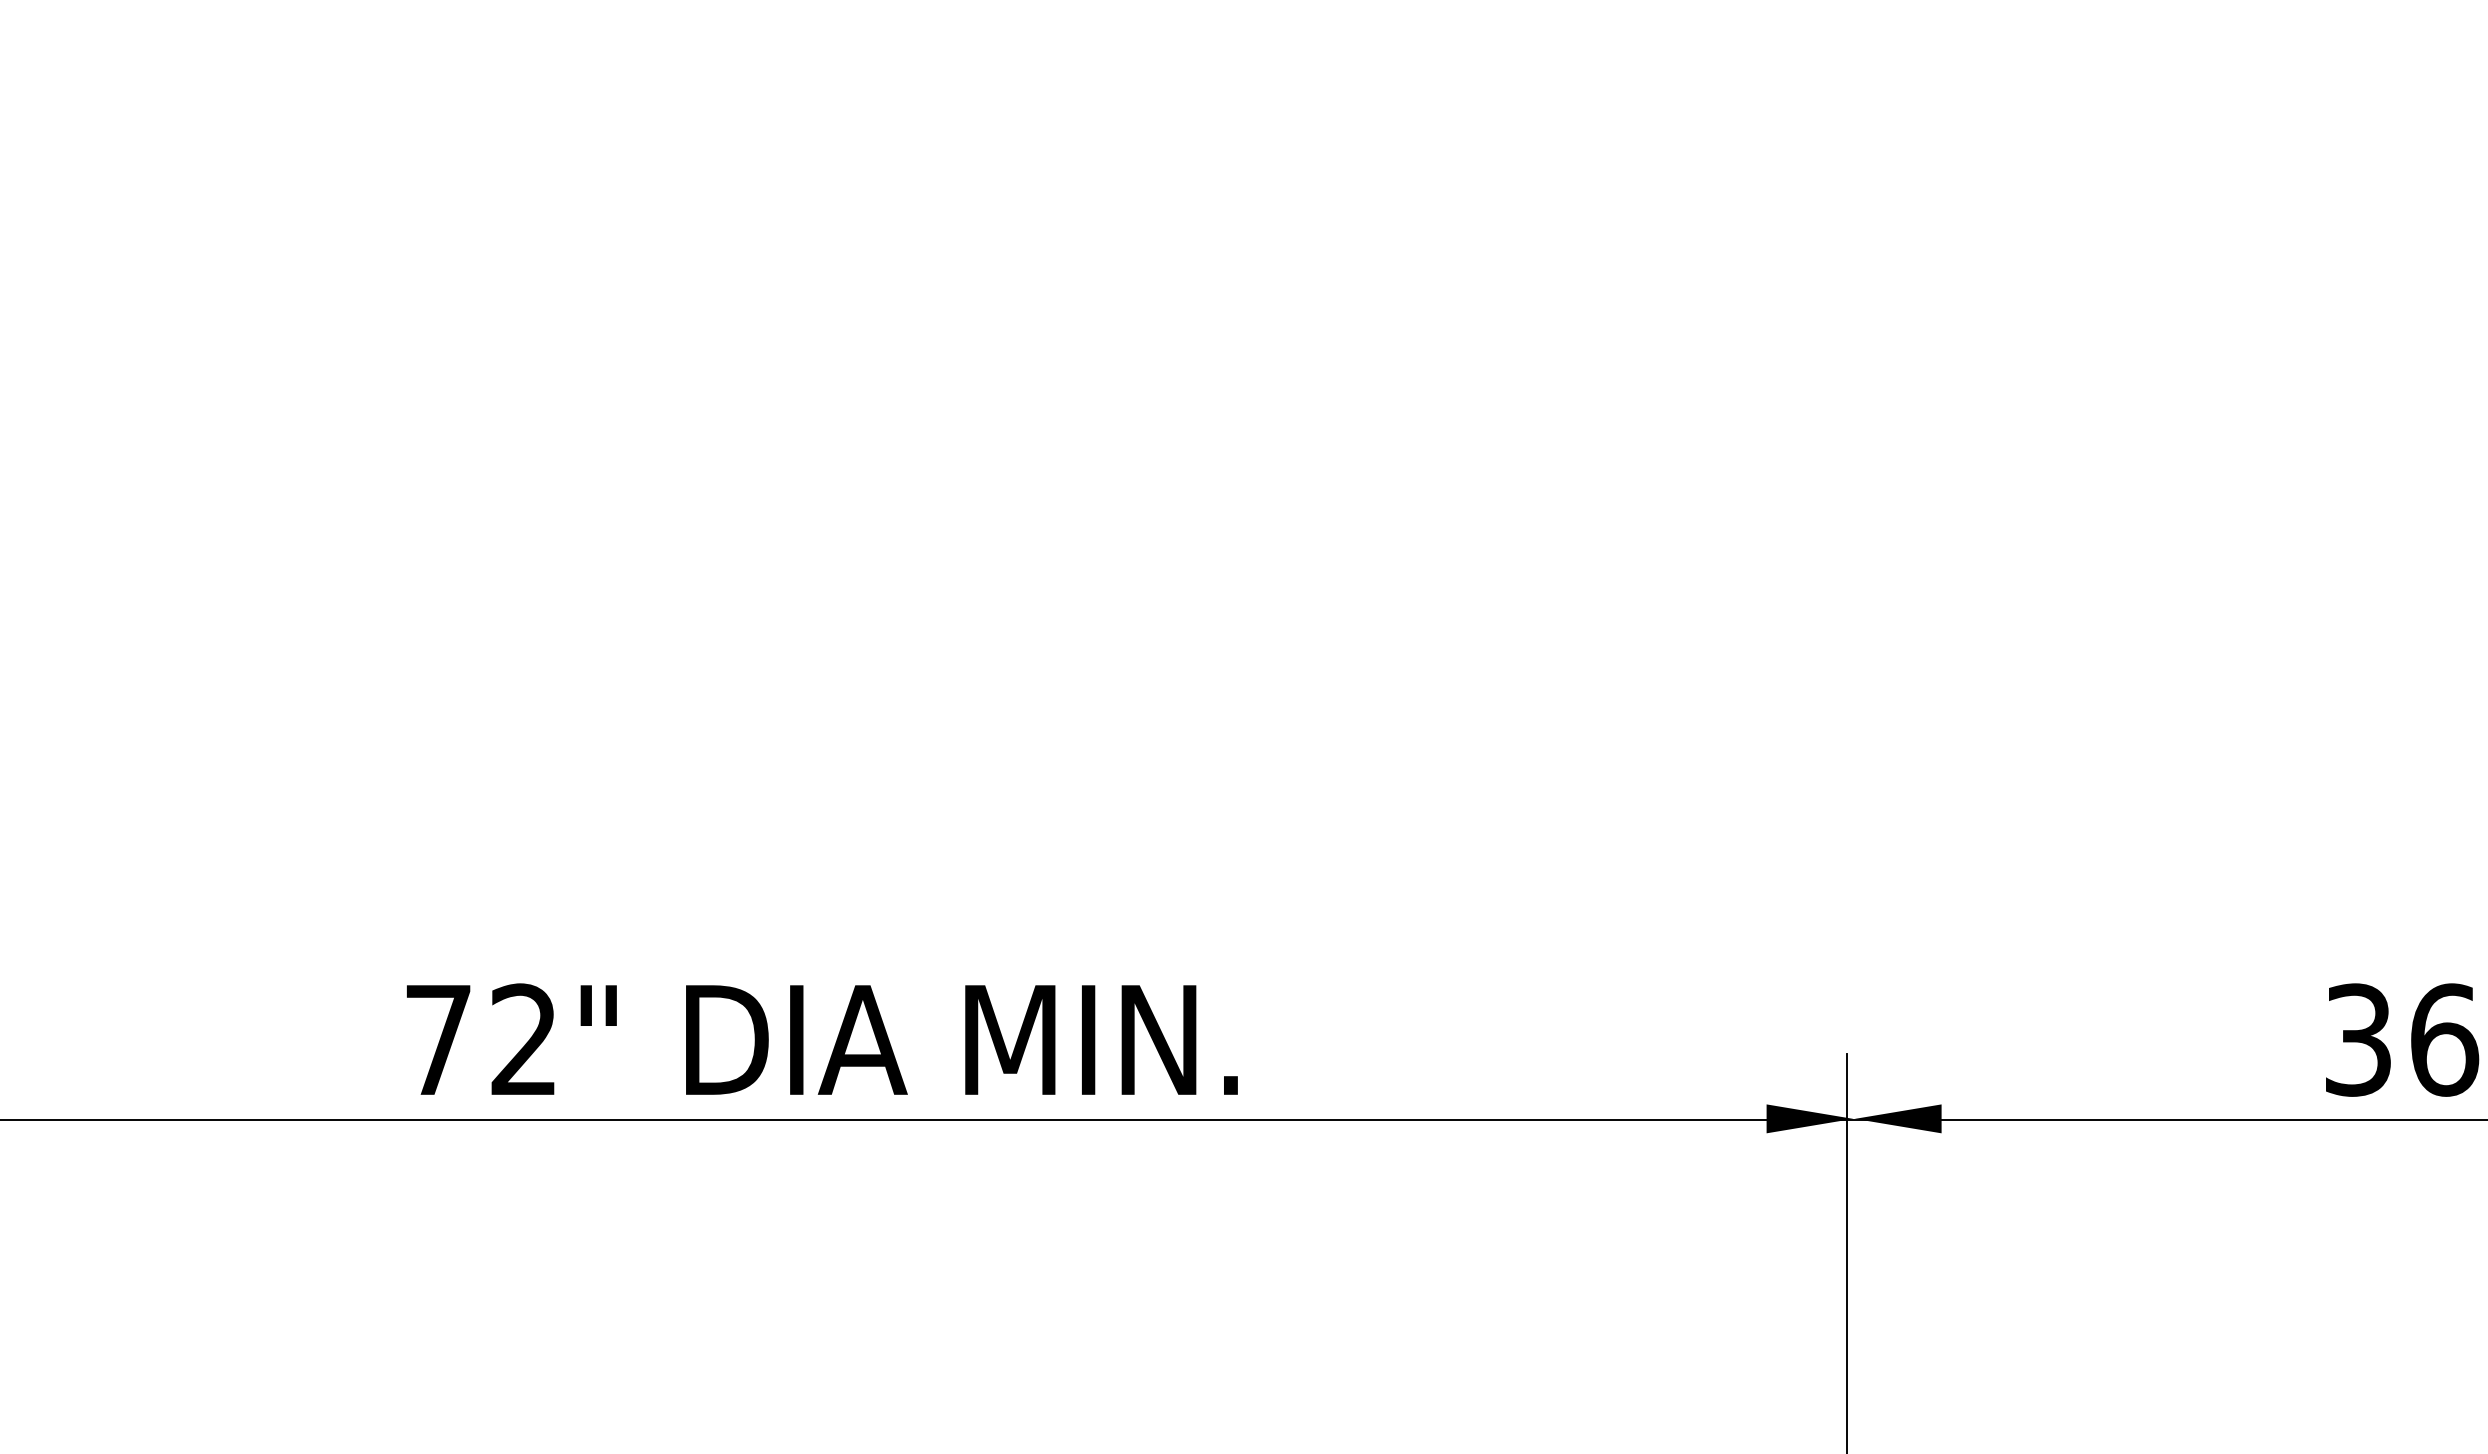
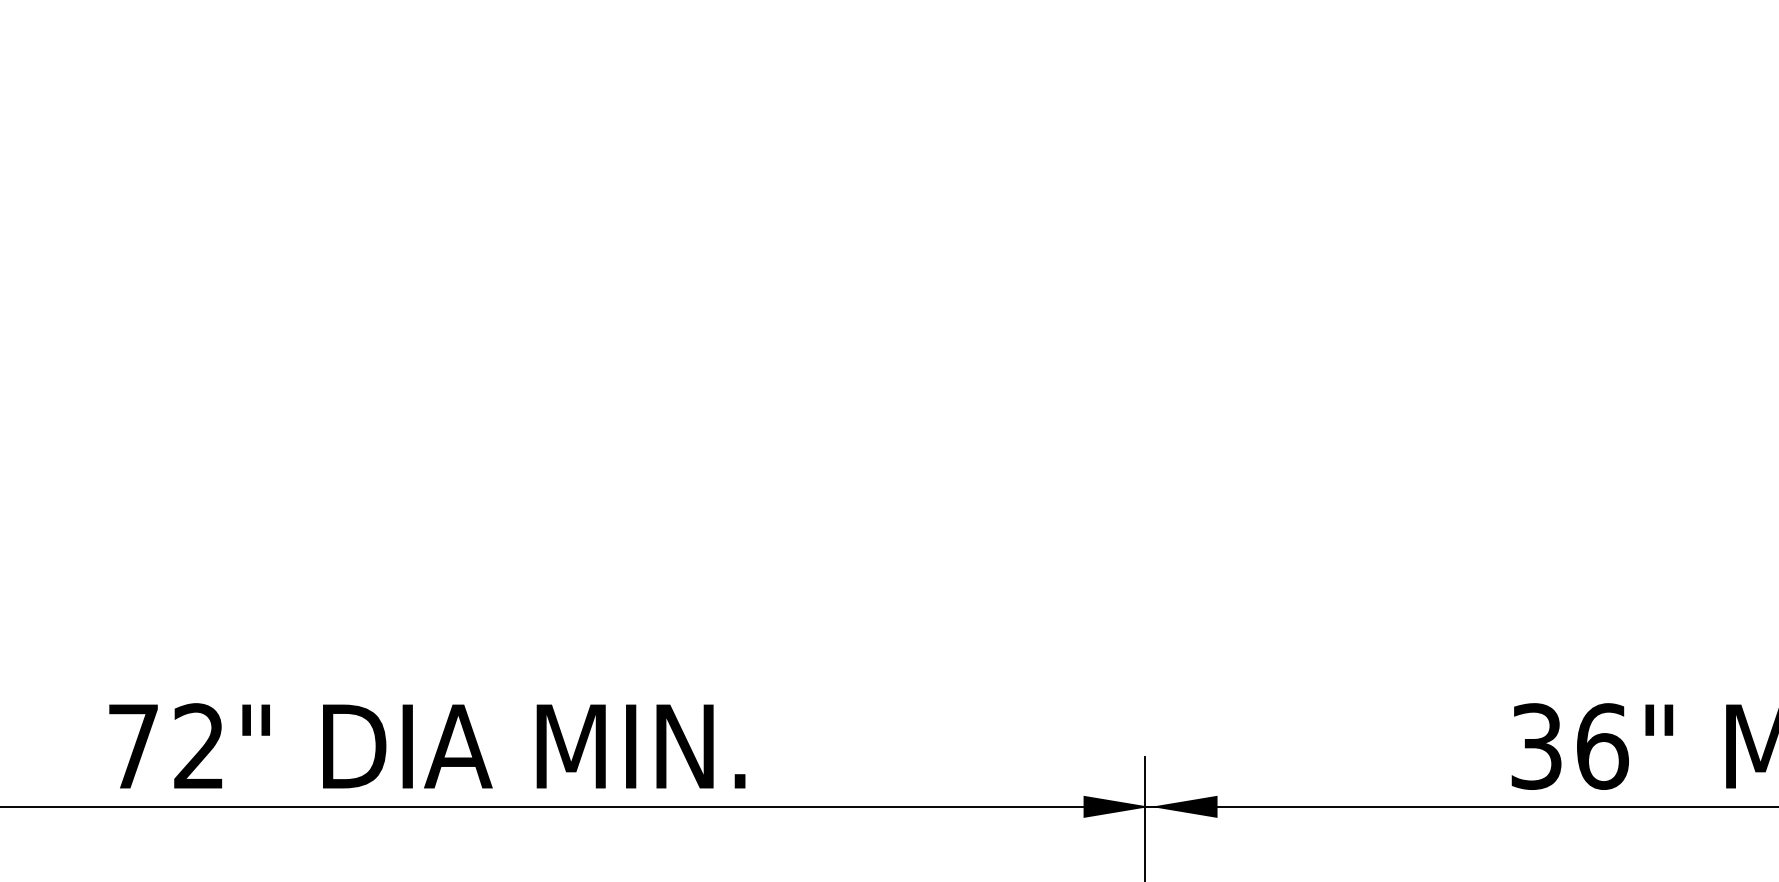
text: (822, 1038) -> (427, 745), moved

